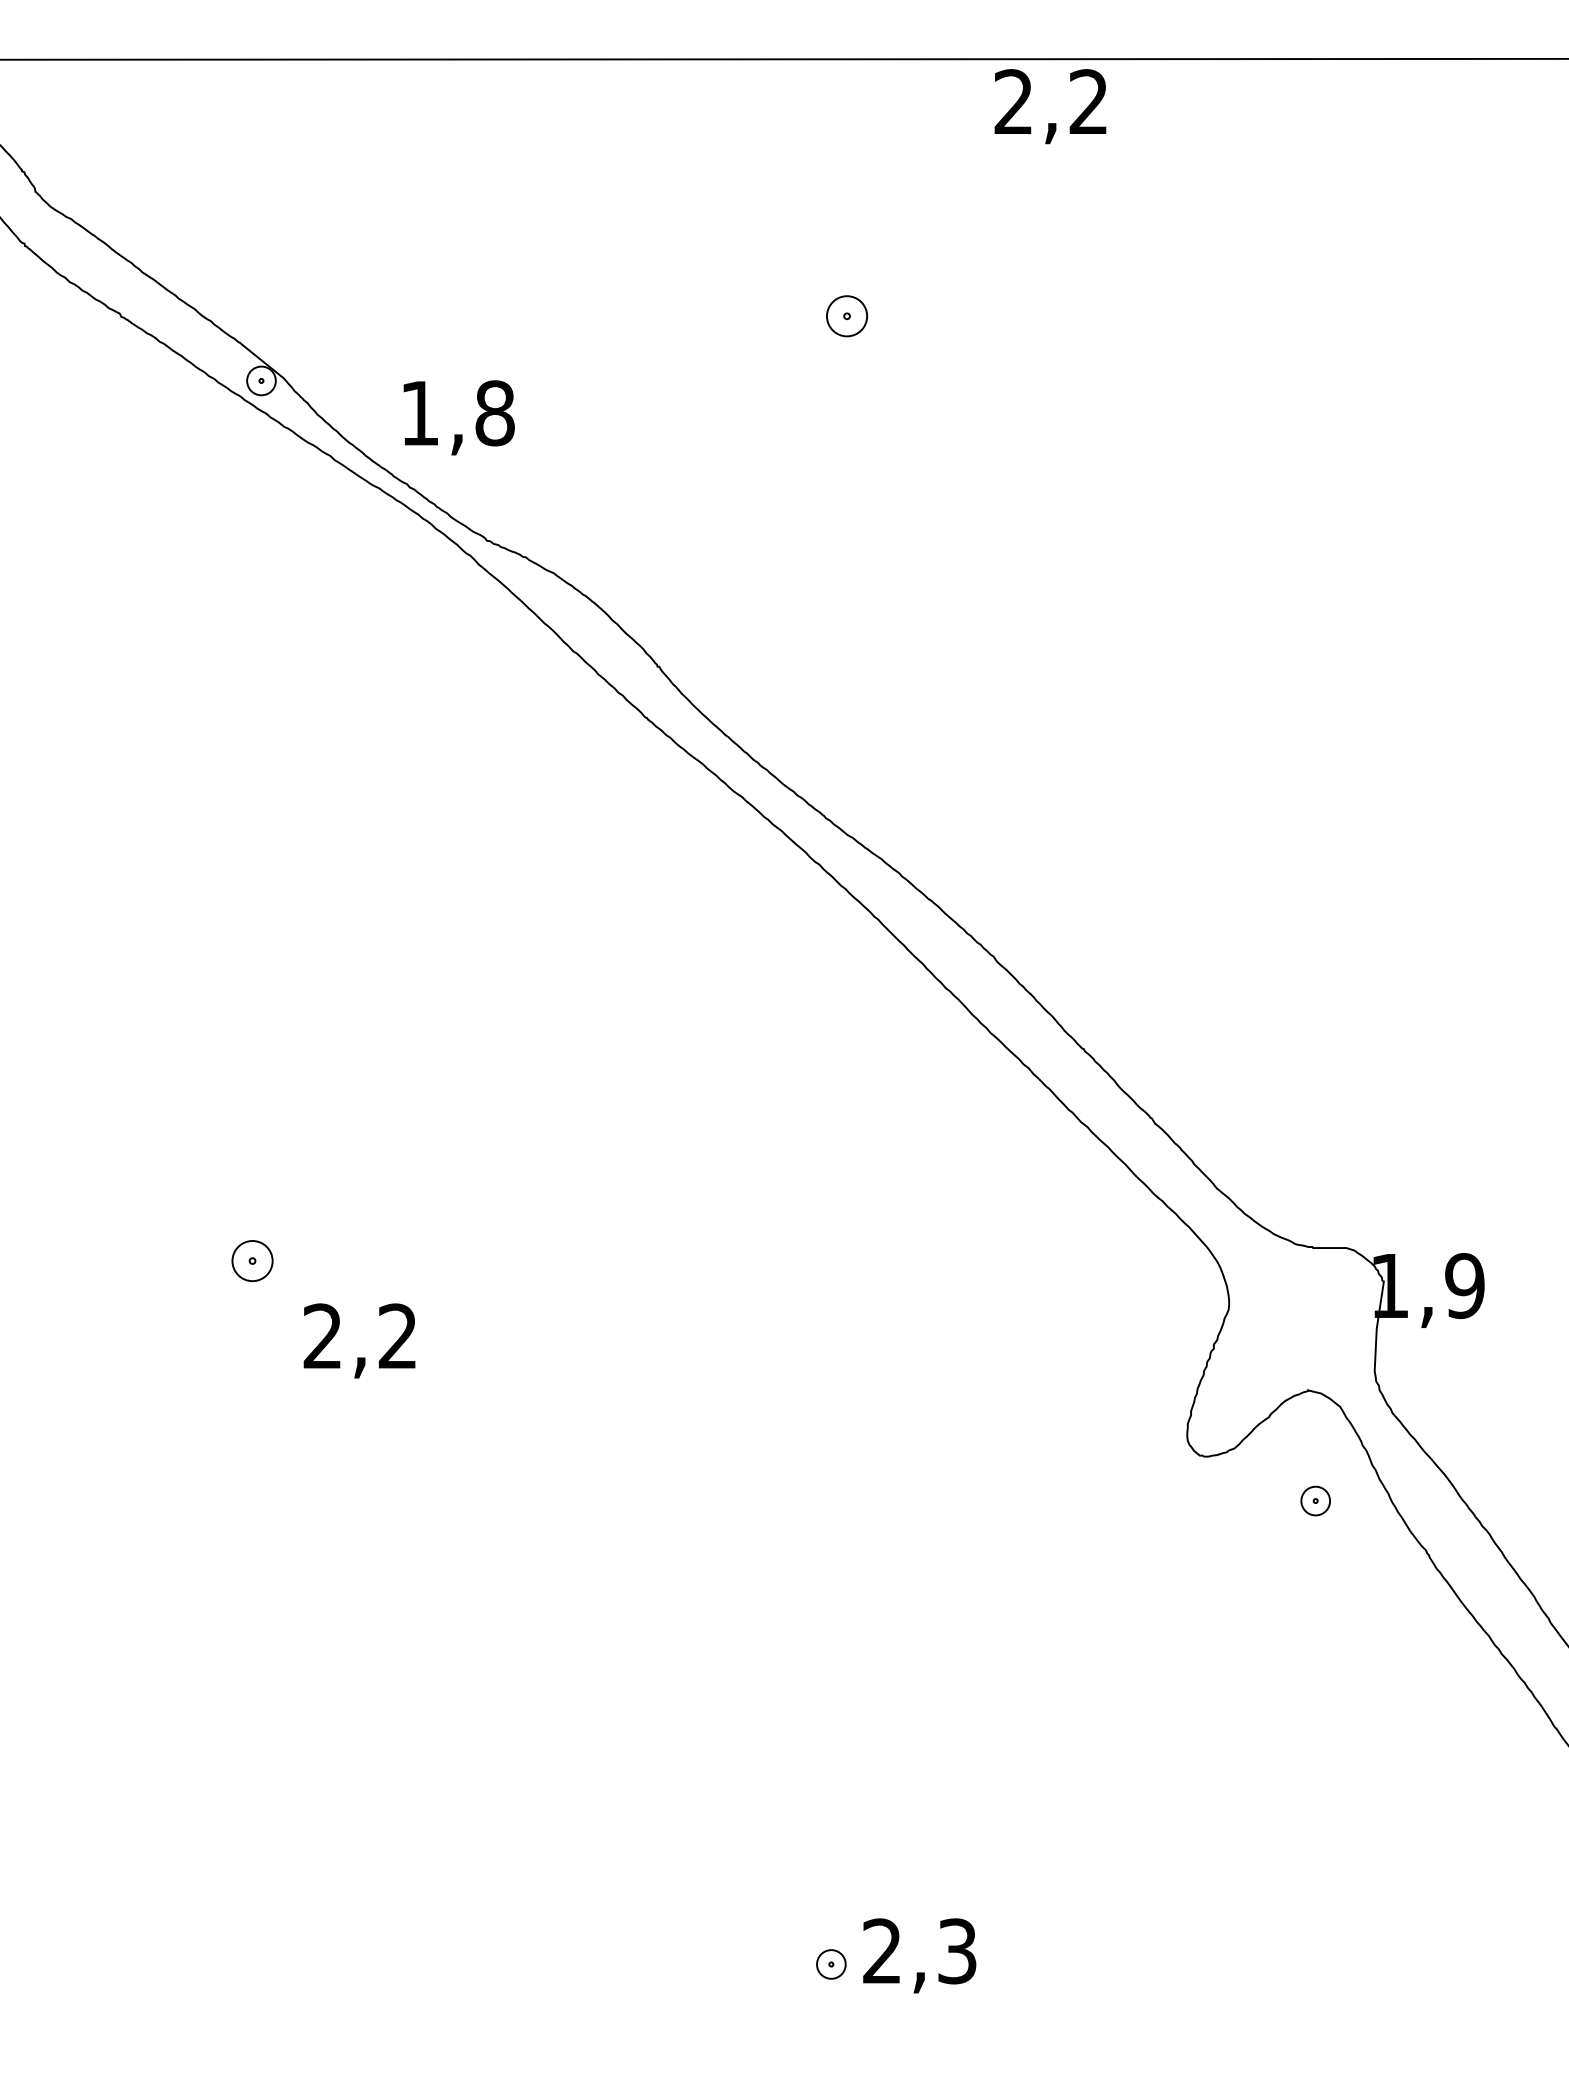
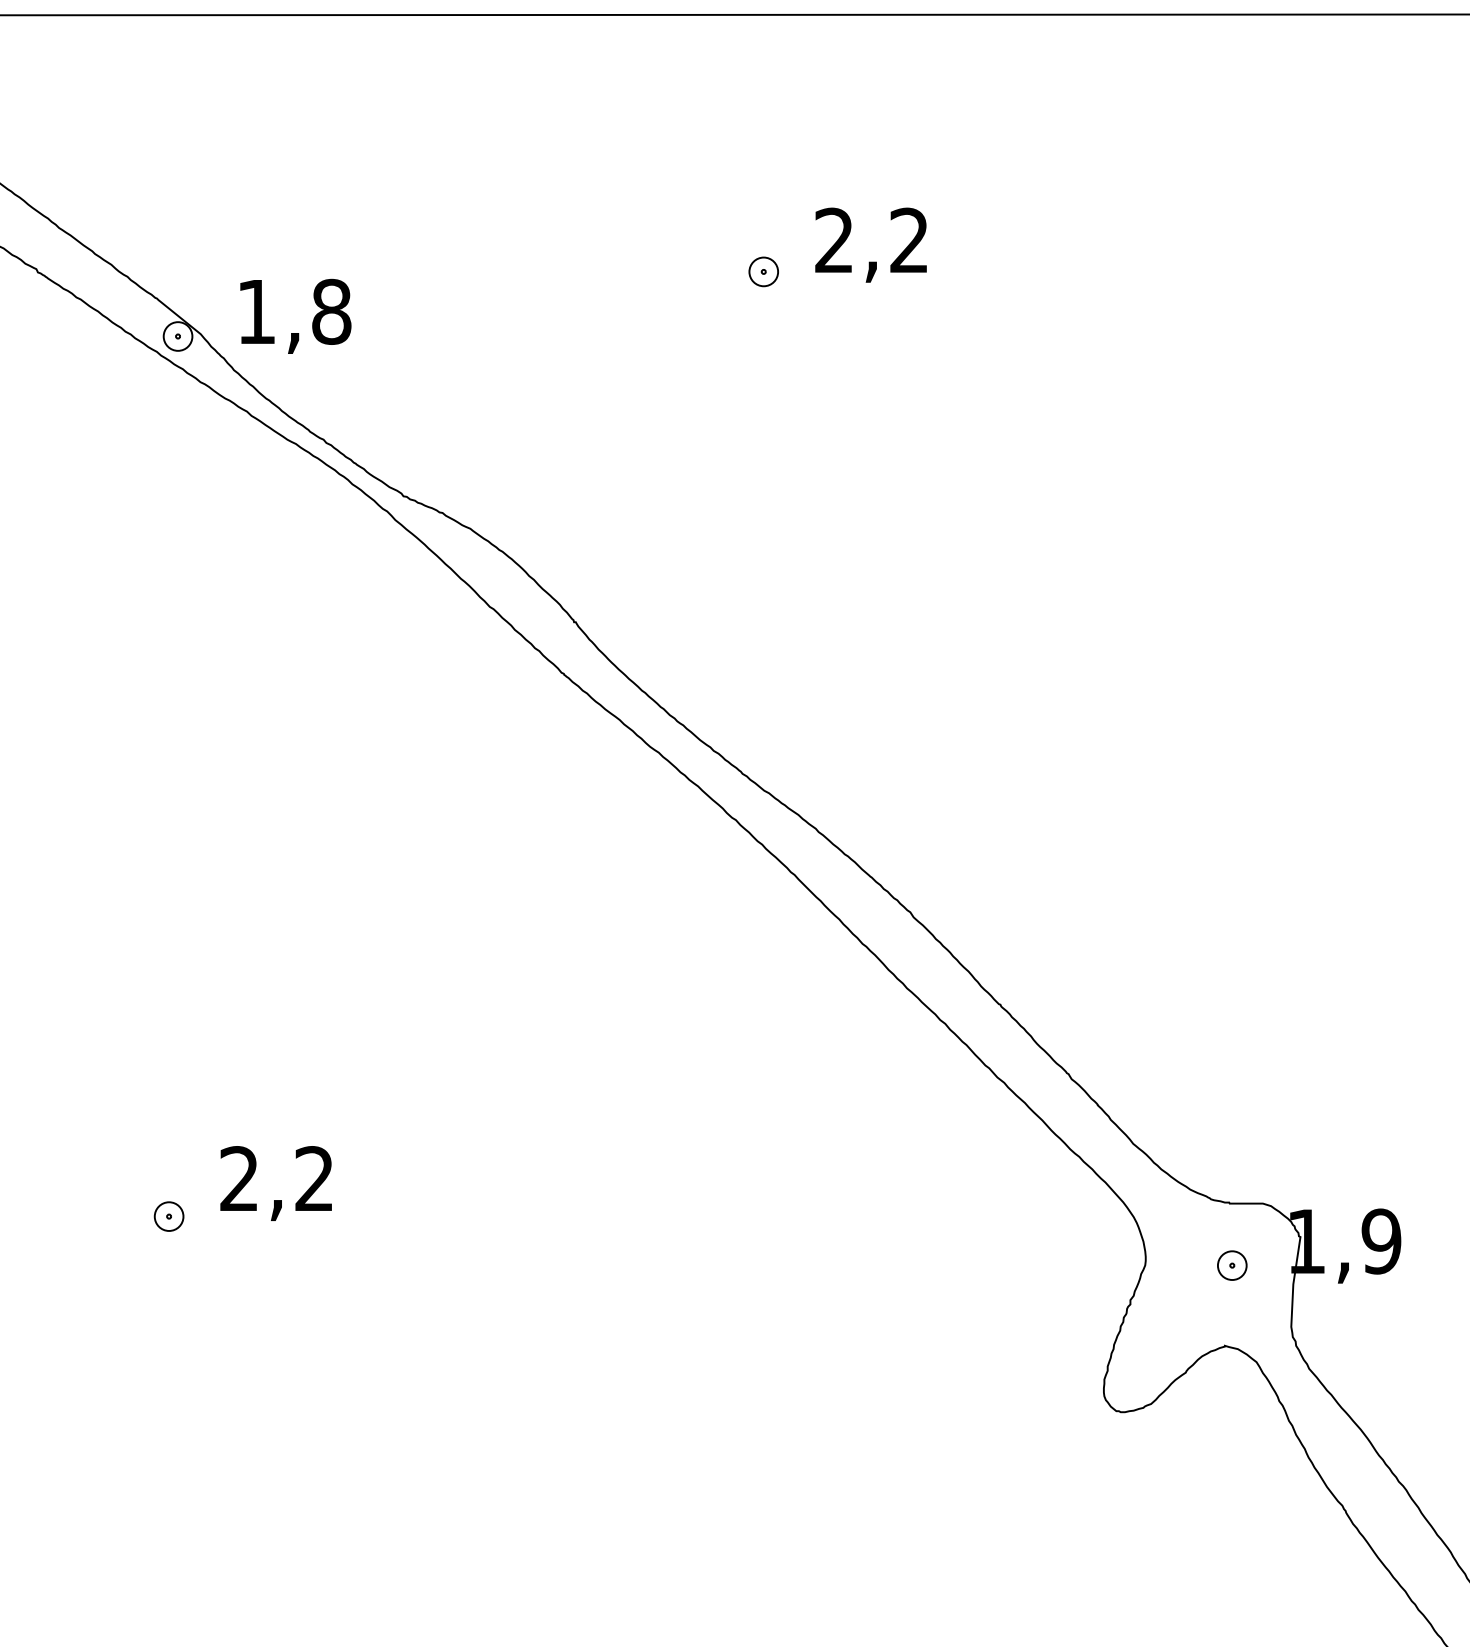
text: (1050, 106) -> (871, 245), moved
part: (847, 316) -> (764, 272), size x0.71
text: (458, 417) -> (295, 316), moved
part: (252, 1260) -> (169, 1216), size x0.71
text: (359, 1340) -> (276, 1183), moved
part: (1315, 1500) -> (1232, 1265), moved

